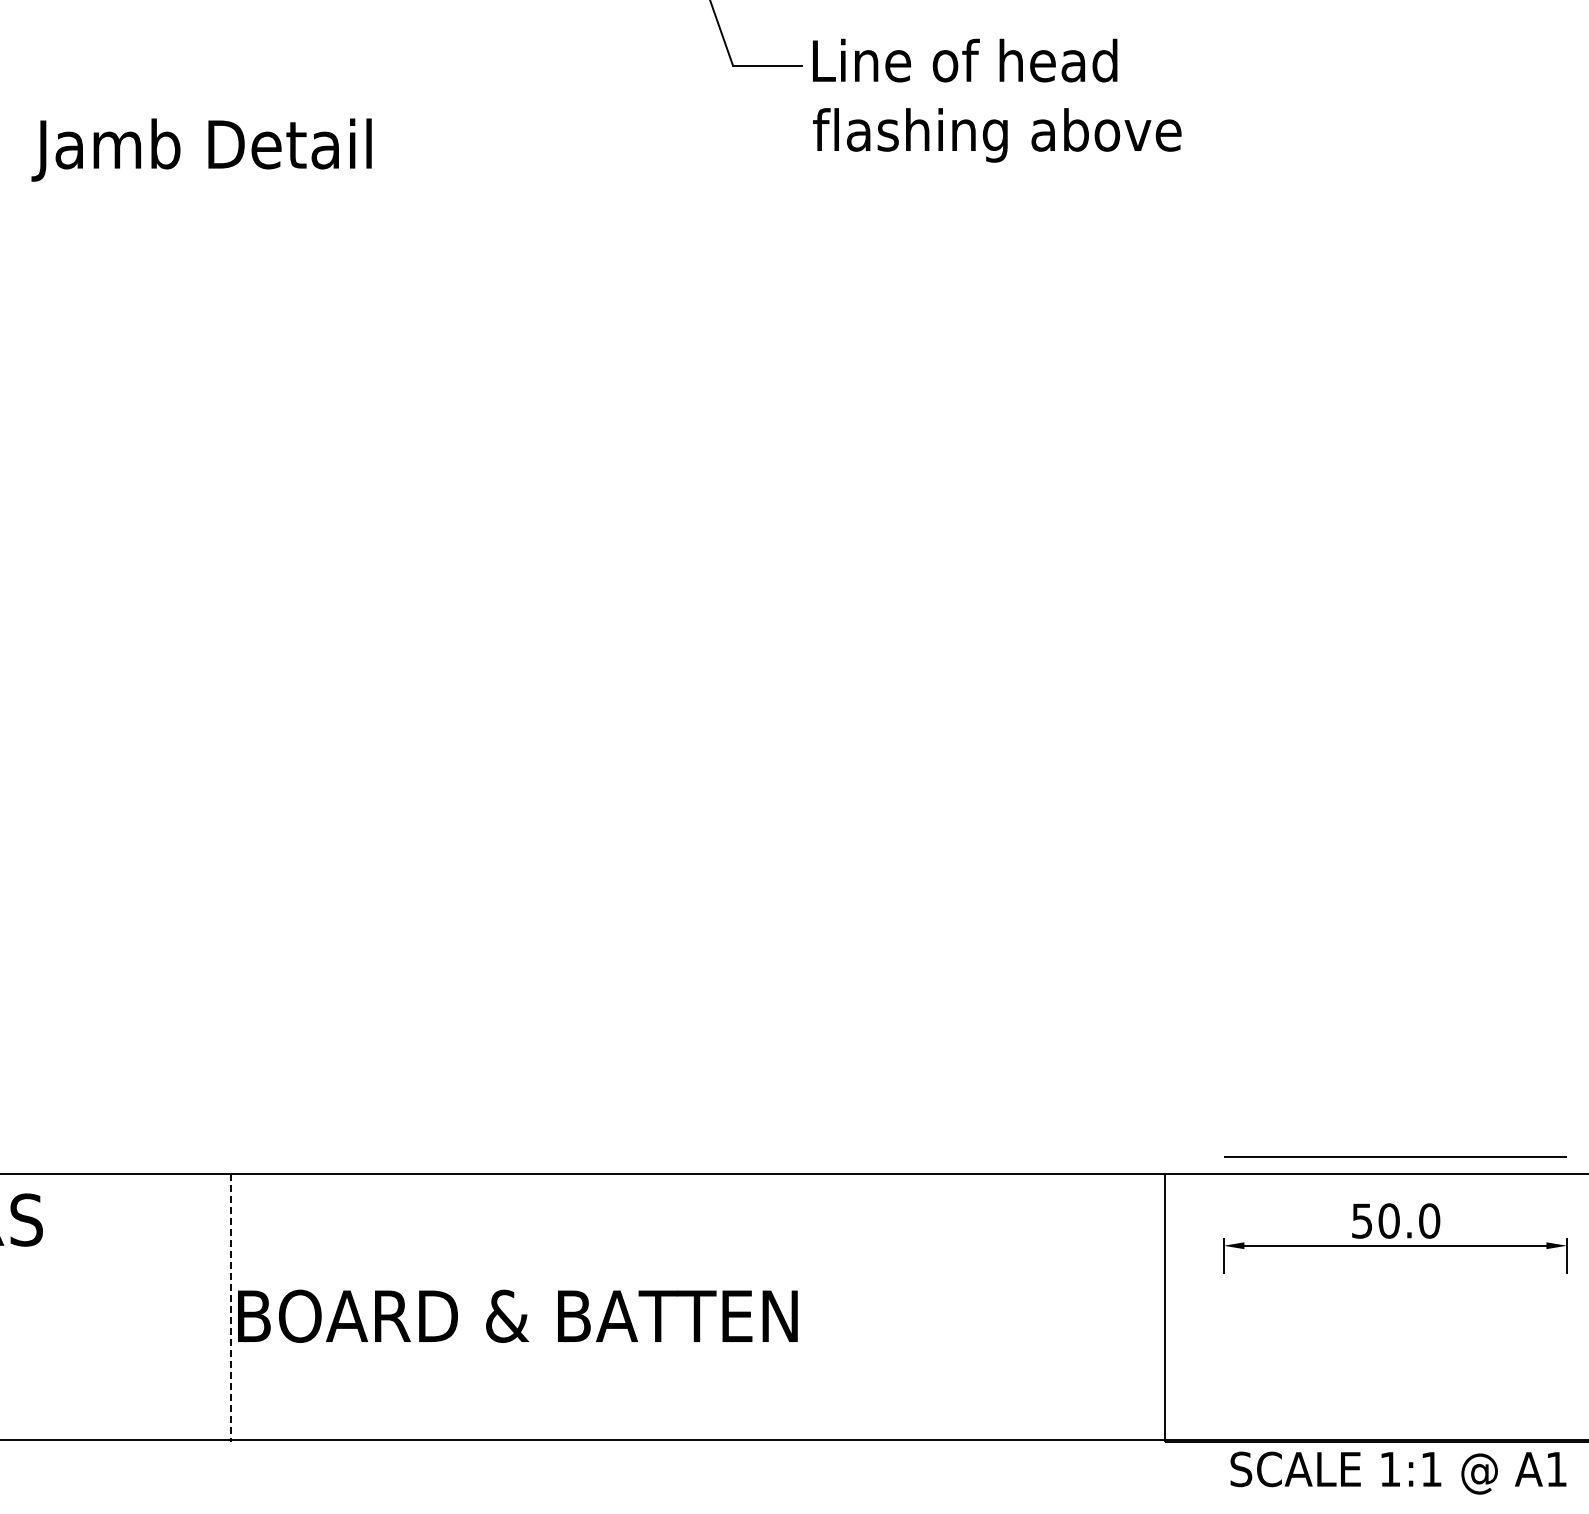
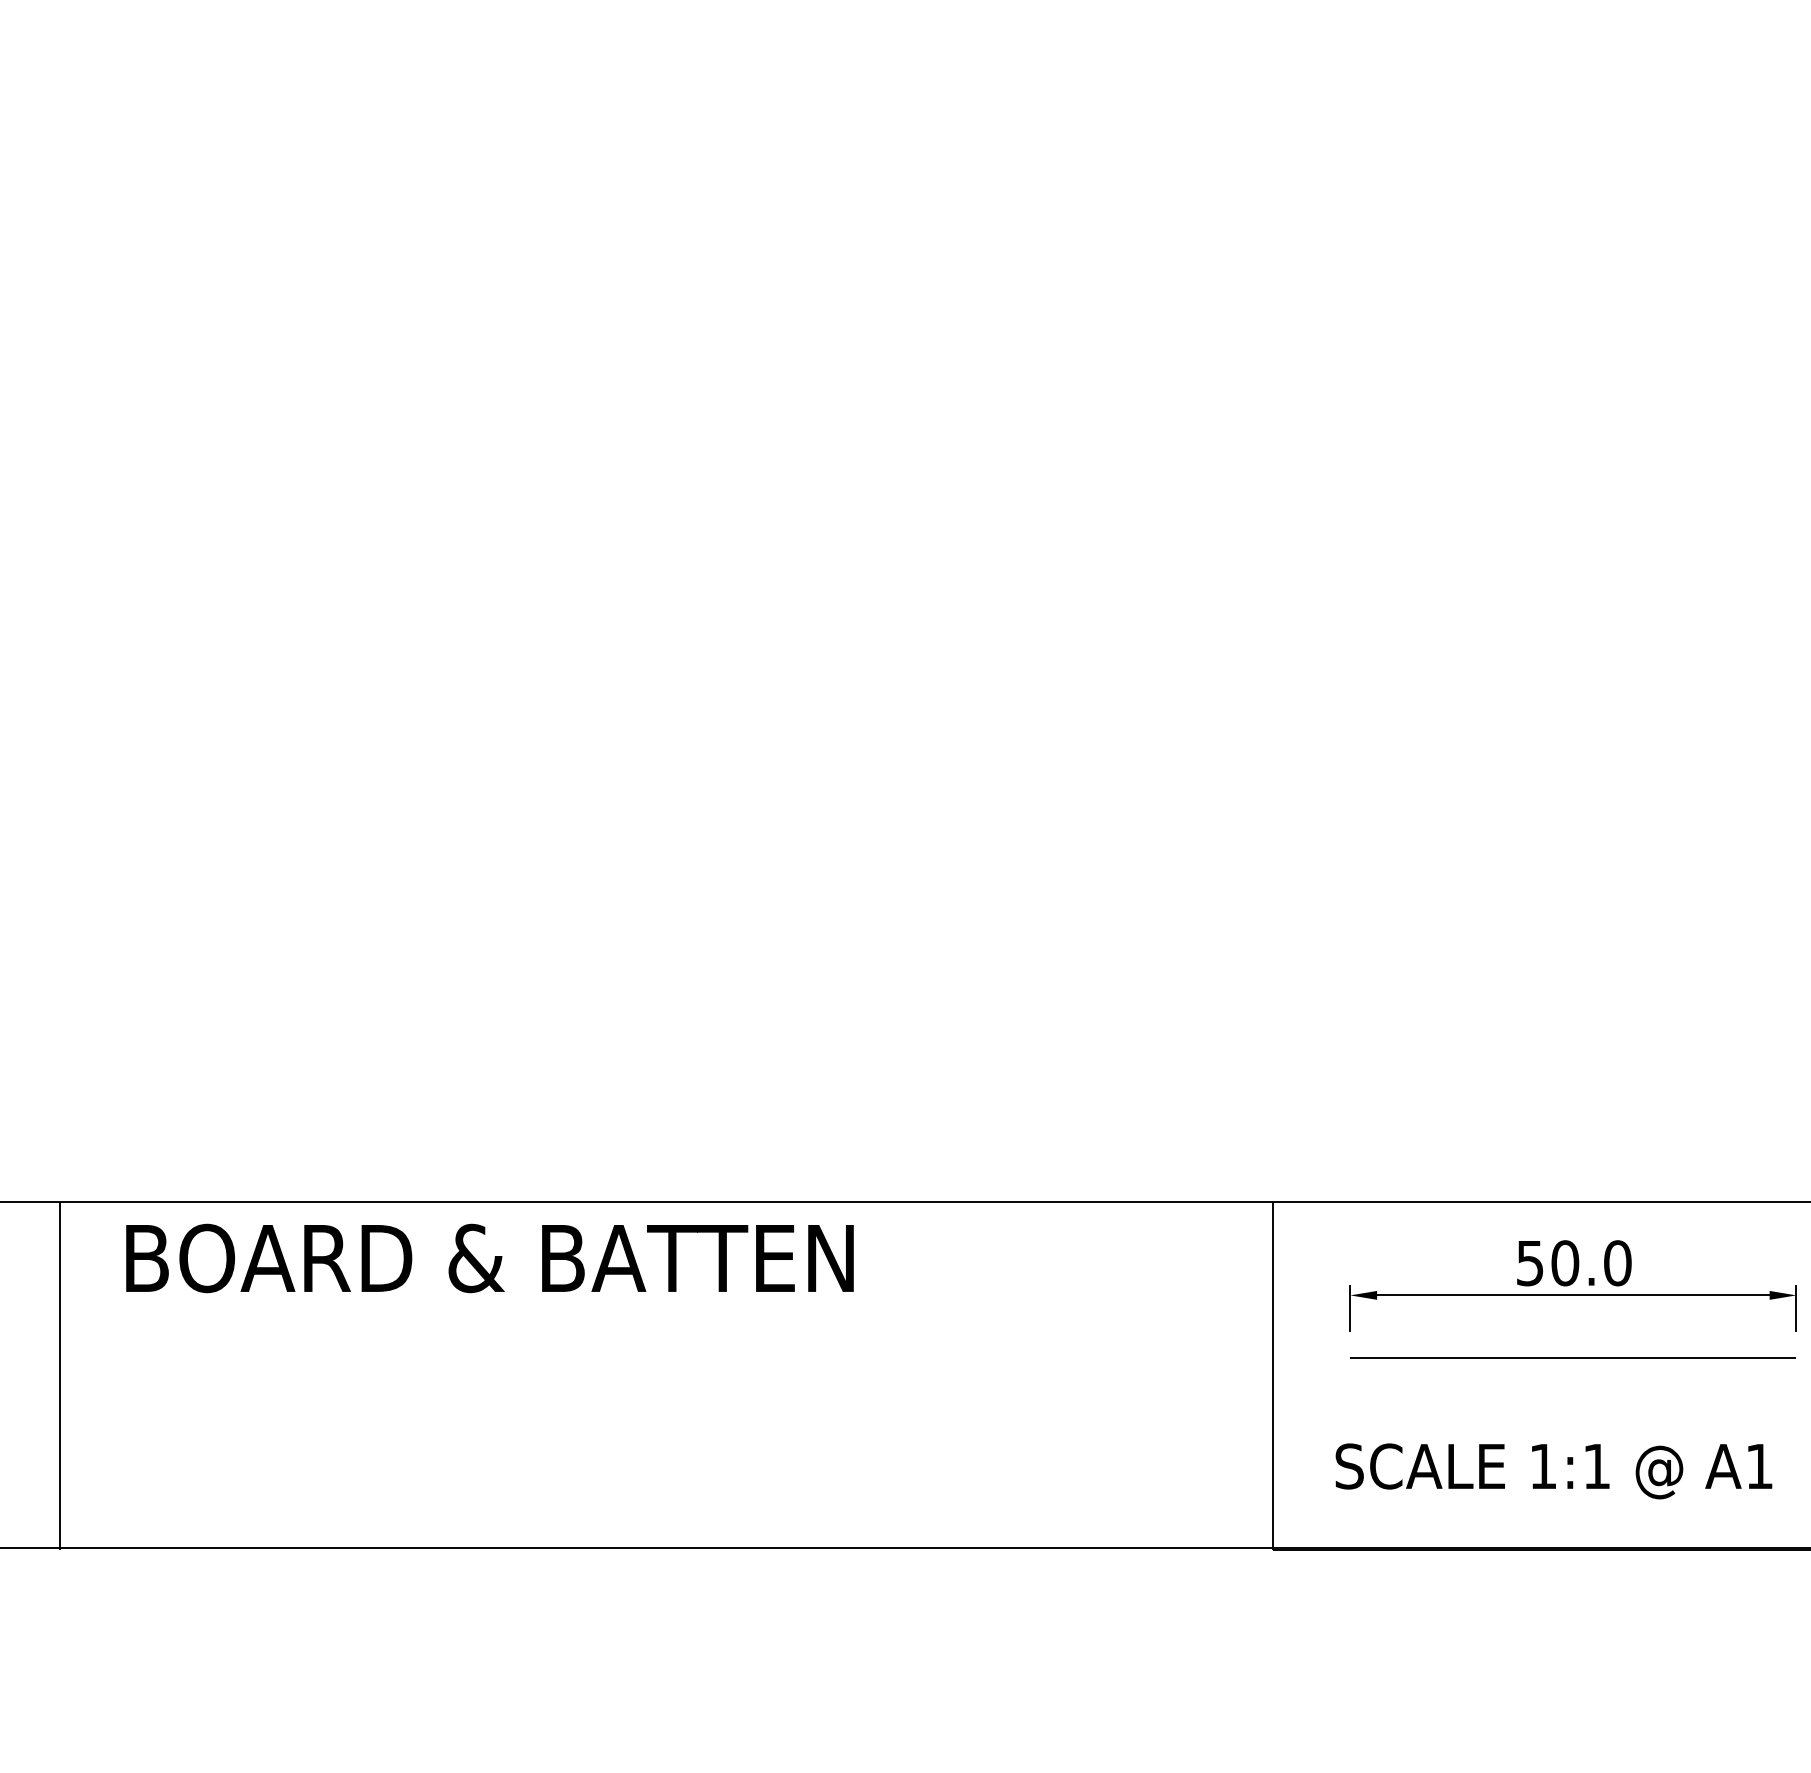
line: (1395, 1156) -> (1573, 1357), moved
line: (231, 1307) -> (60, 1375), dashed -> solid
text: (517, 1315) -> (489, 1257), moved
text: (1398, 1472) -> (1553, 1470), moved

